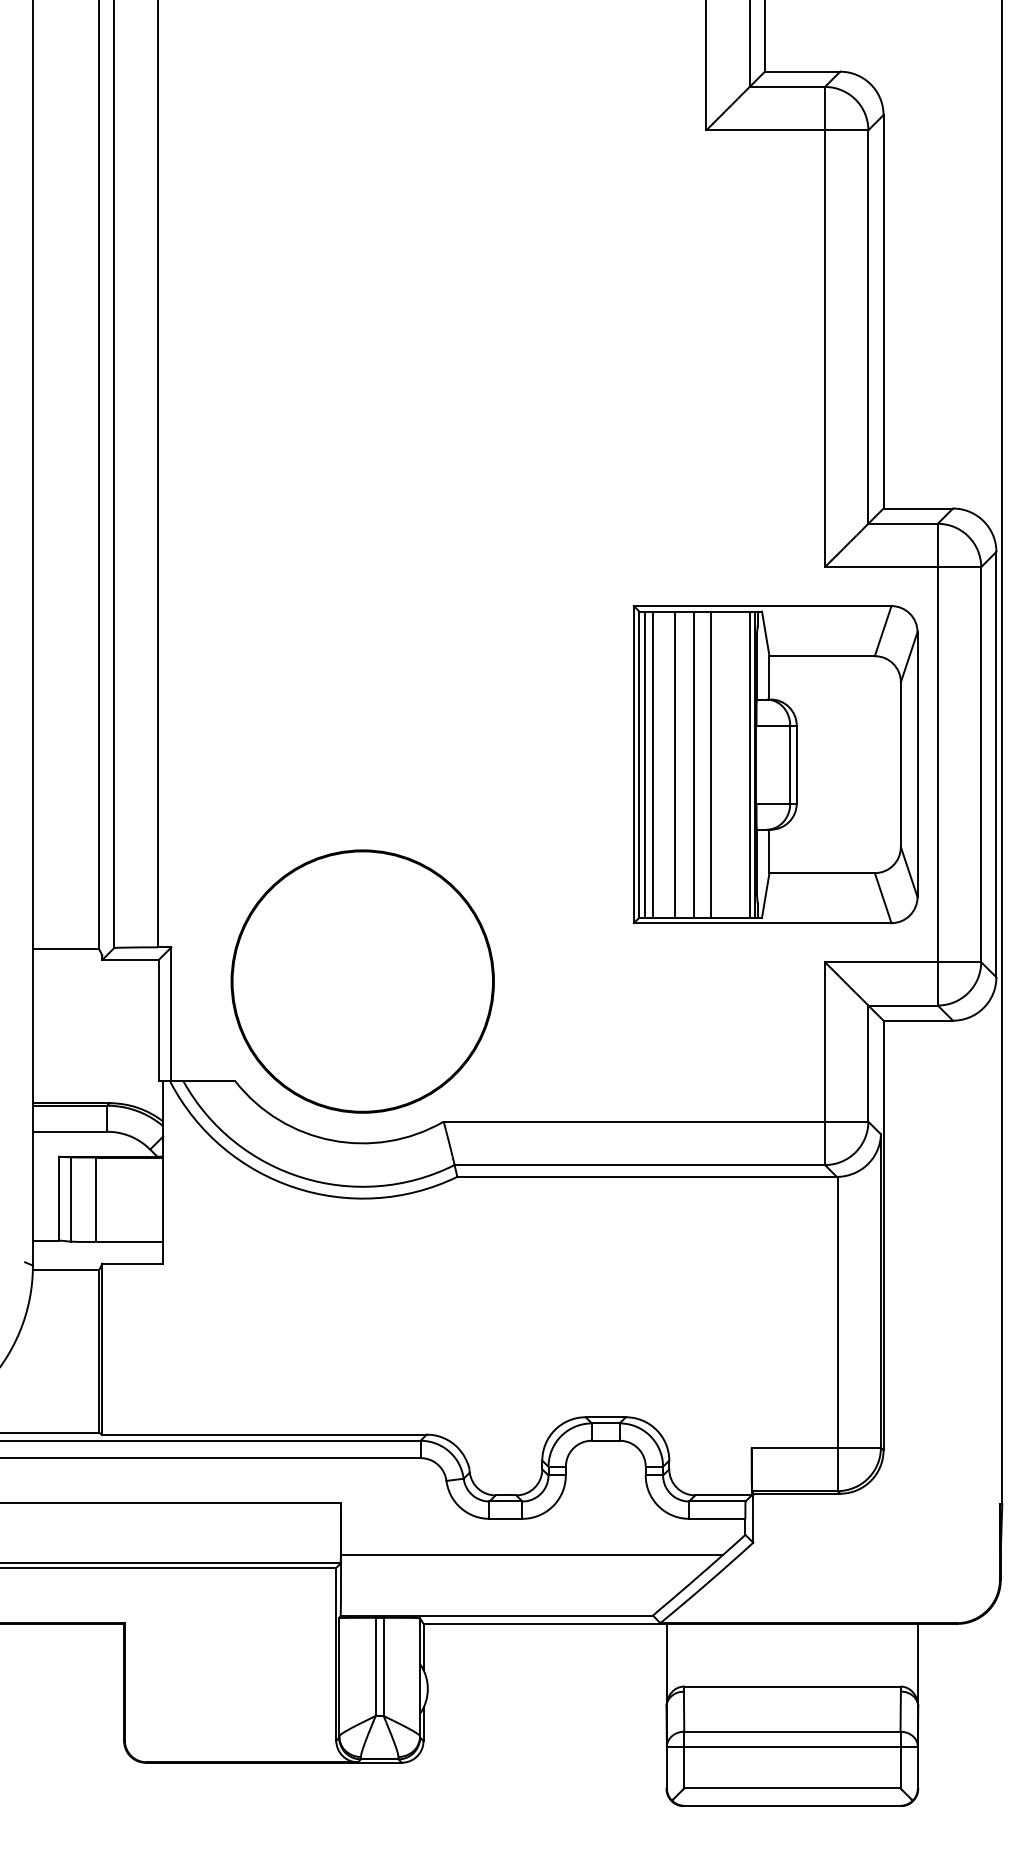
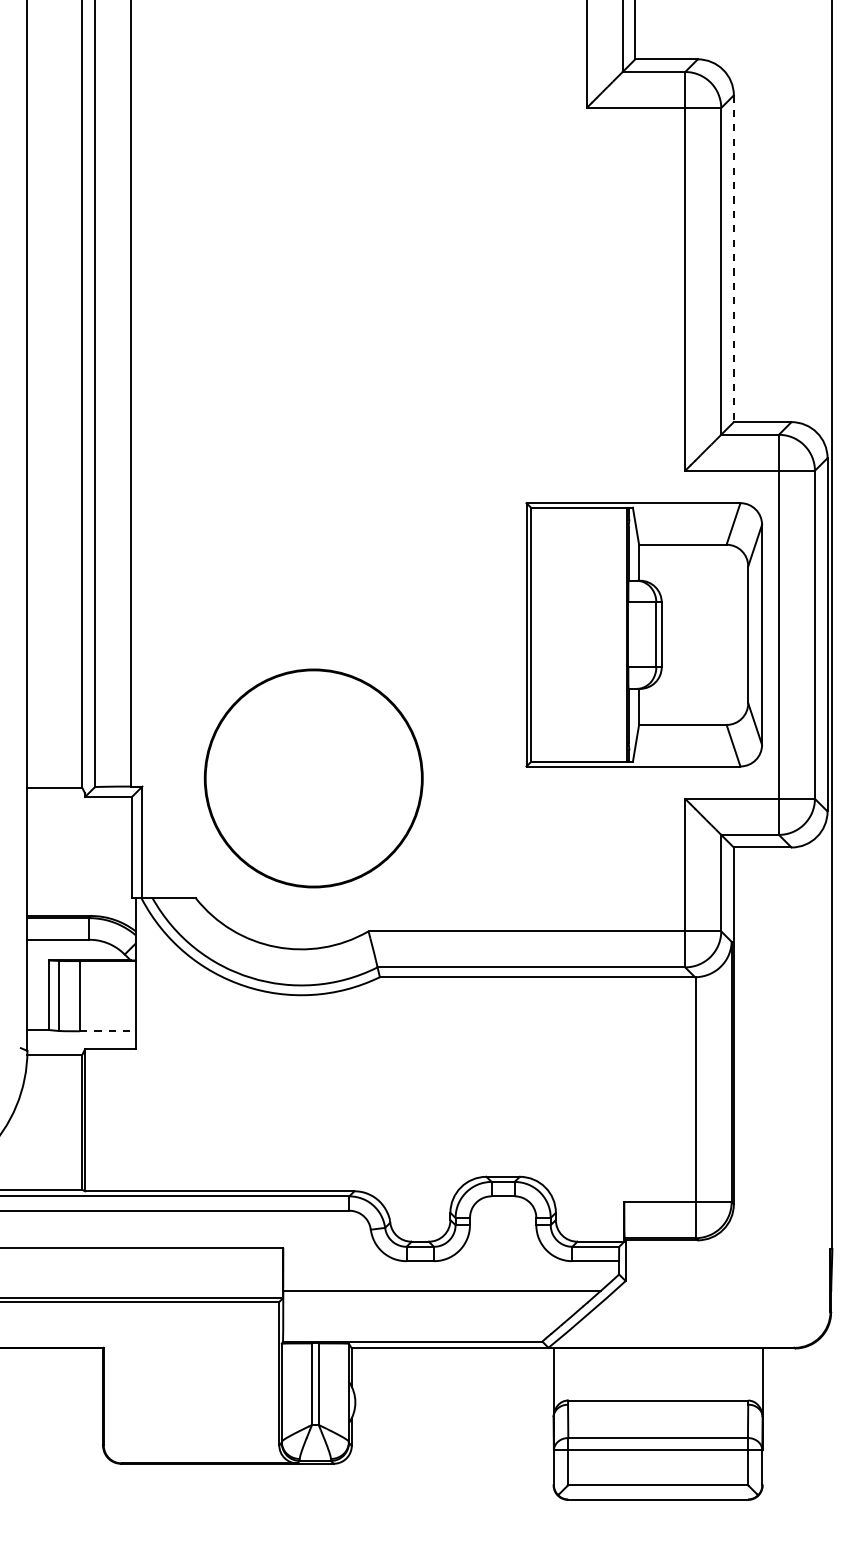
line: (883, 311) -> (733, 258), solid -> dashed
line: (644, 764) -> (535, 634), removed
line: (653, 764) -> (542, 634), removed
line: (674, 764) -> (560, 634), removed
line: (693, 764) -> (575, 634), removed
line: (710, 764) -> (590, 634), removed
line: (750, 764) -> (623, 634), removed
circle: (362, 981) -> (313, 778), moved
line: (129, 1241) -> (107, 1030), solid -> dashed

